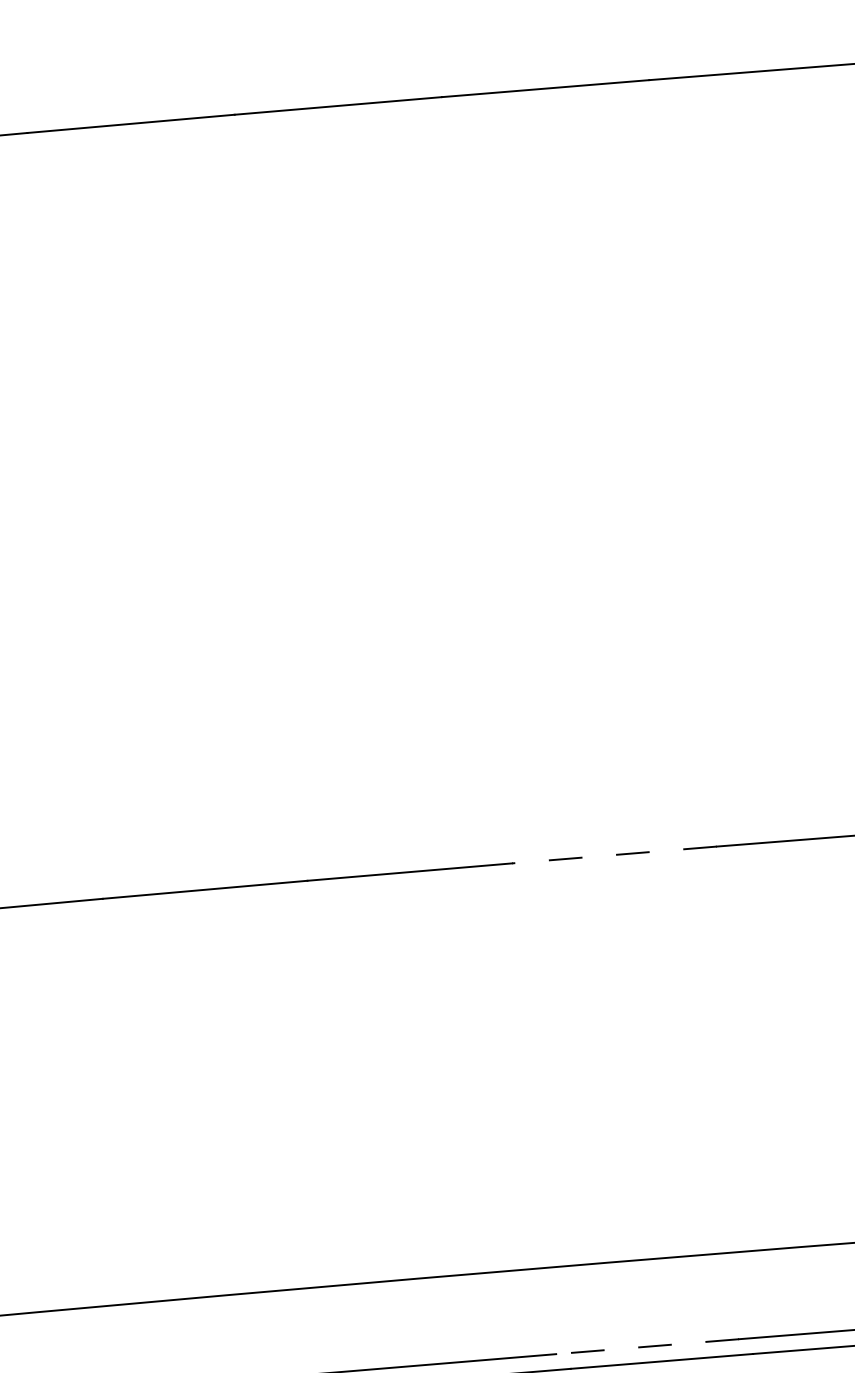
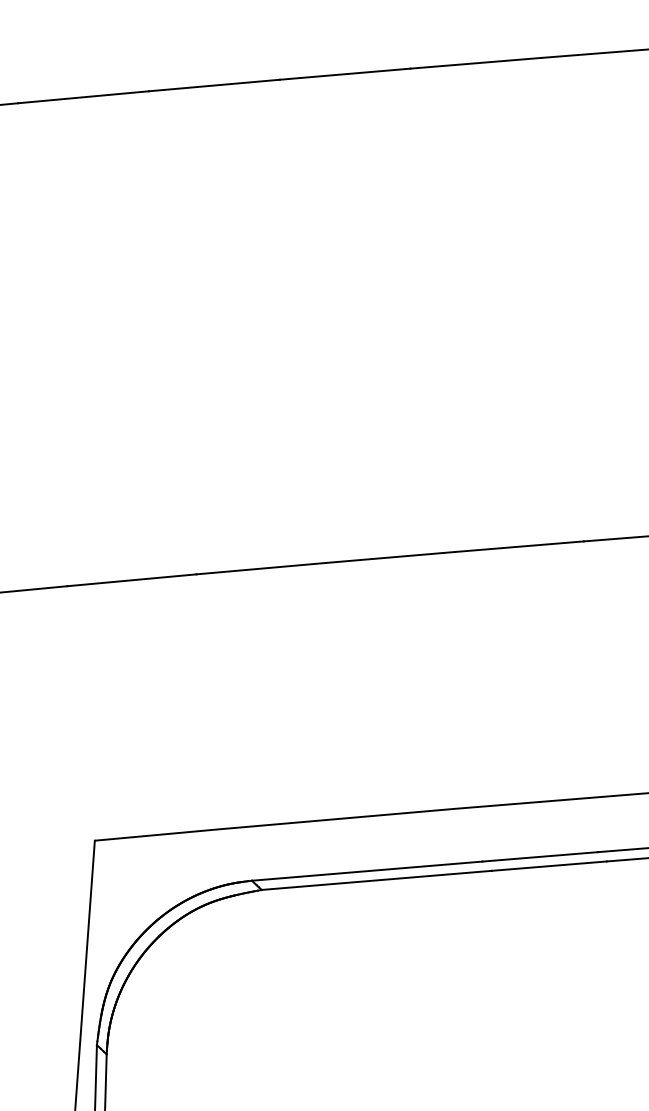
line: (614, 854) -> (519, 546), dashed -> solid
line: (648, 1346) -> (540, 856), dashed -> solid

